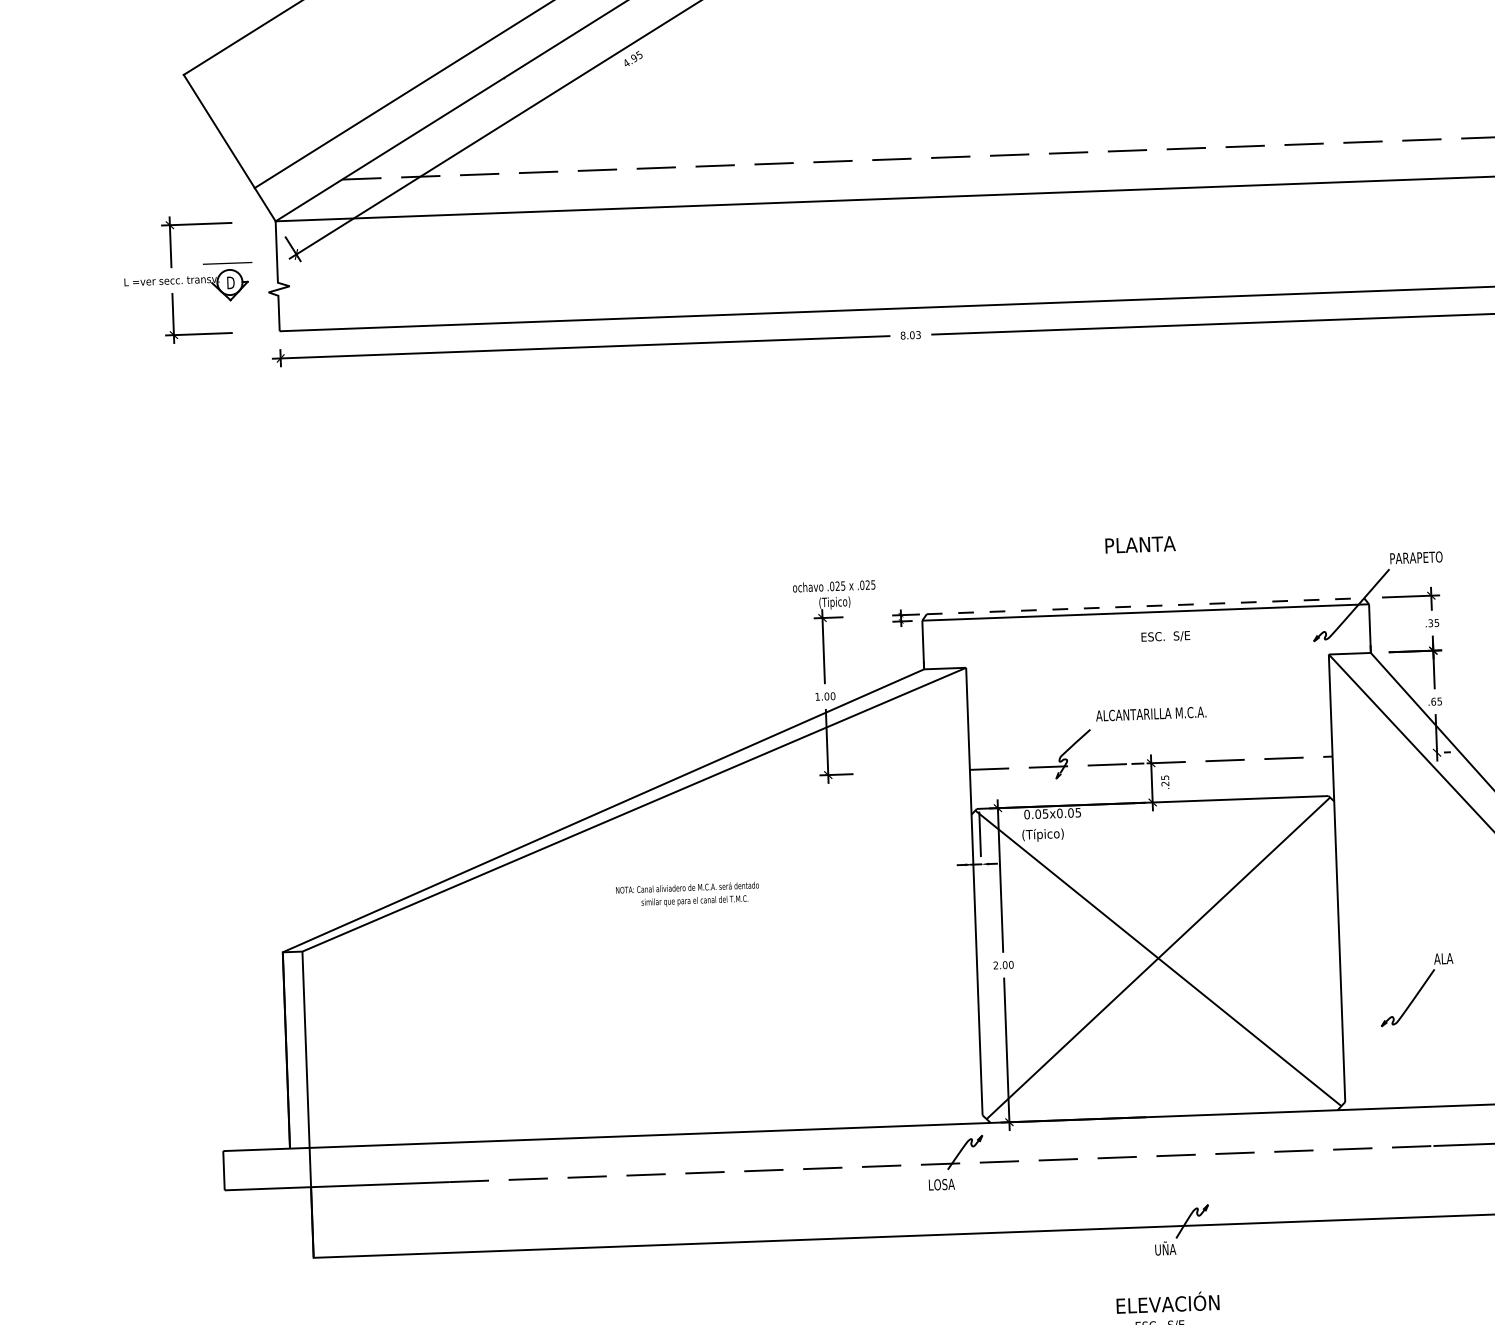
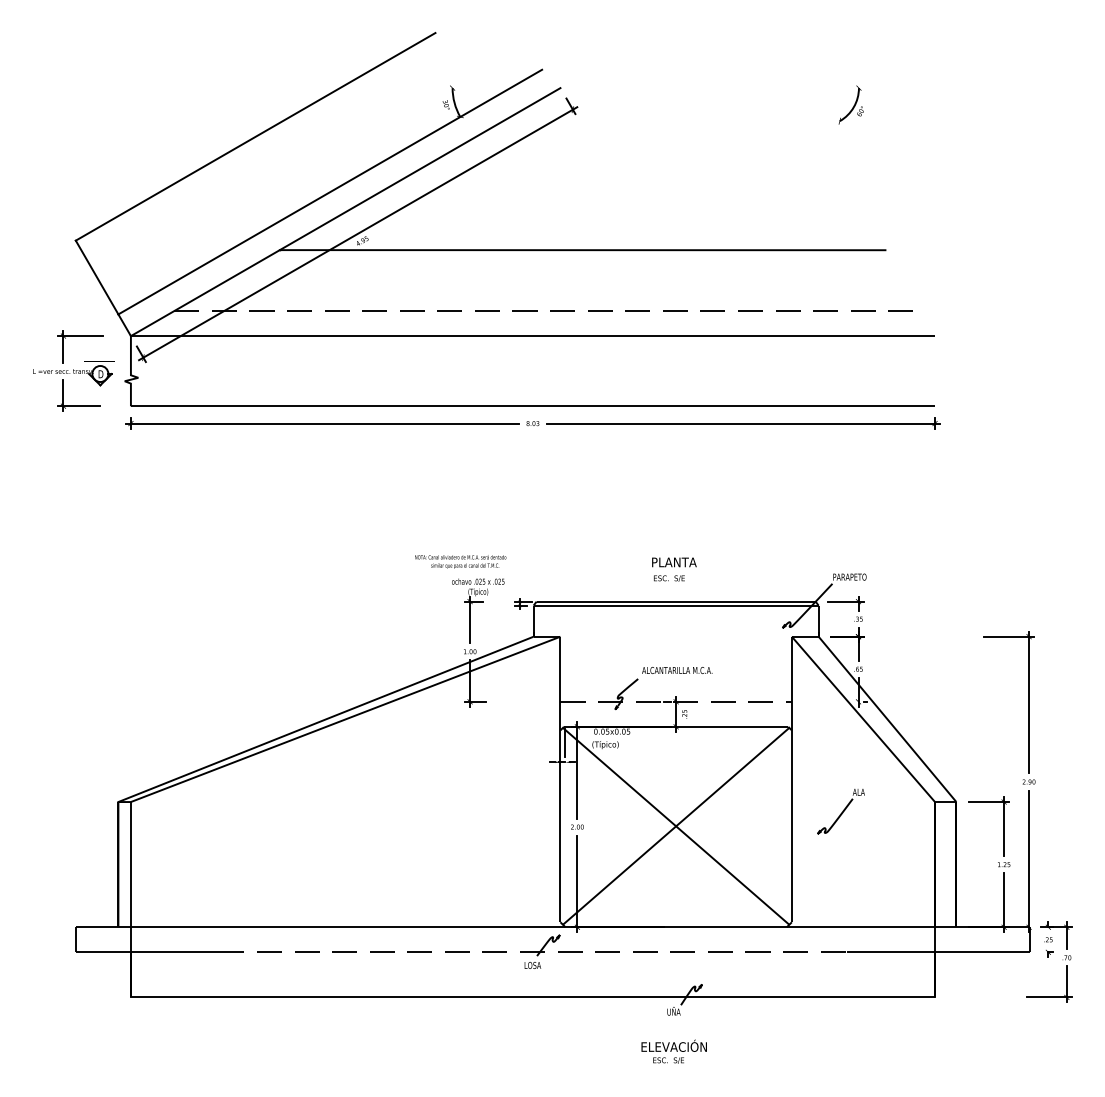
line: (978, 61) -> (582, 250), added
line: (1146, 605) -> (676, 601), dashed -> solid
text: (1165, 636) -> (669, 578), moved
text: (687, 894) -> (460, 561), moved
part: (1415, 989) -> (840, 811), moved

